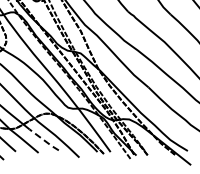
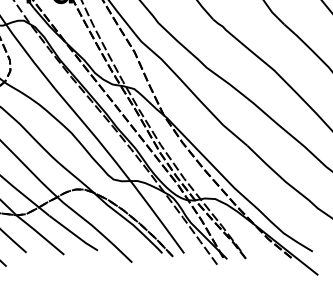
line: (44, 140) -> (74, 234), dashed -> solid

